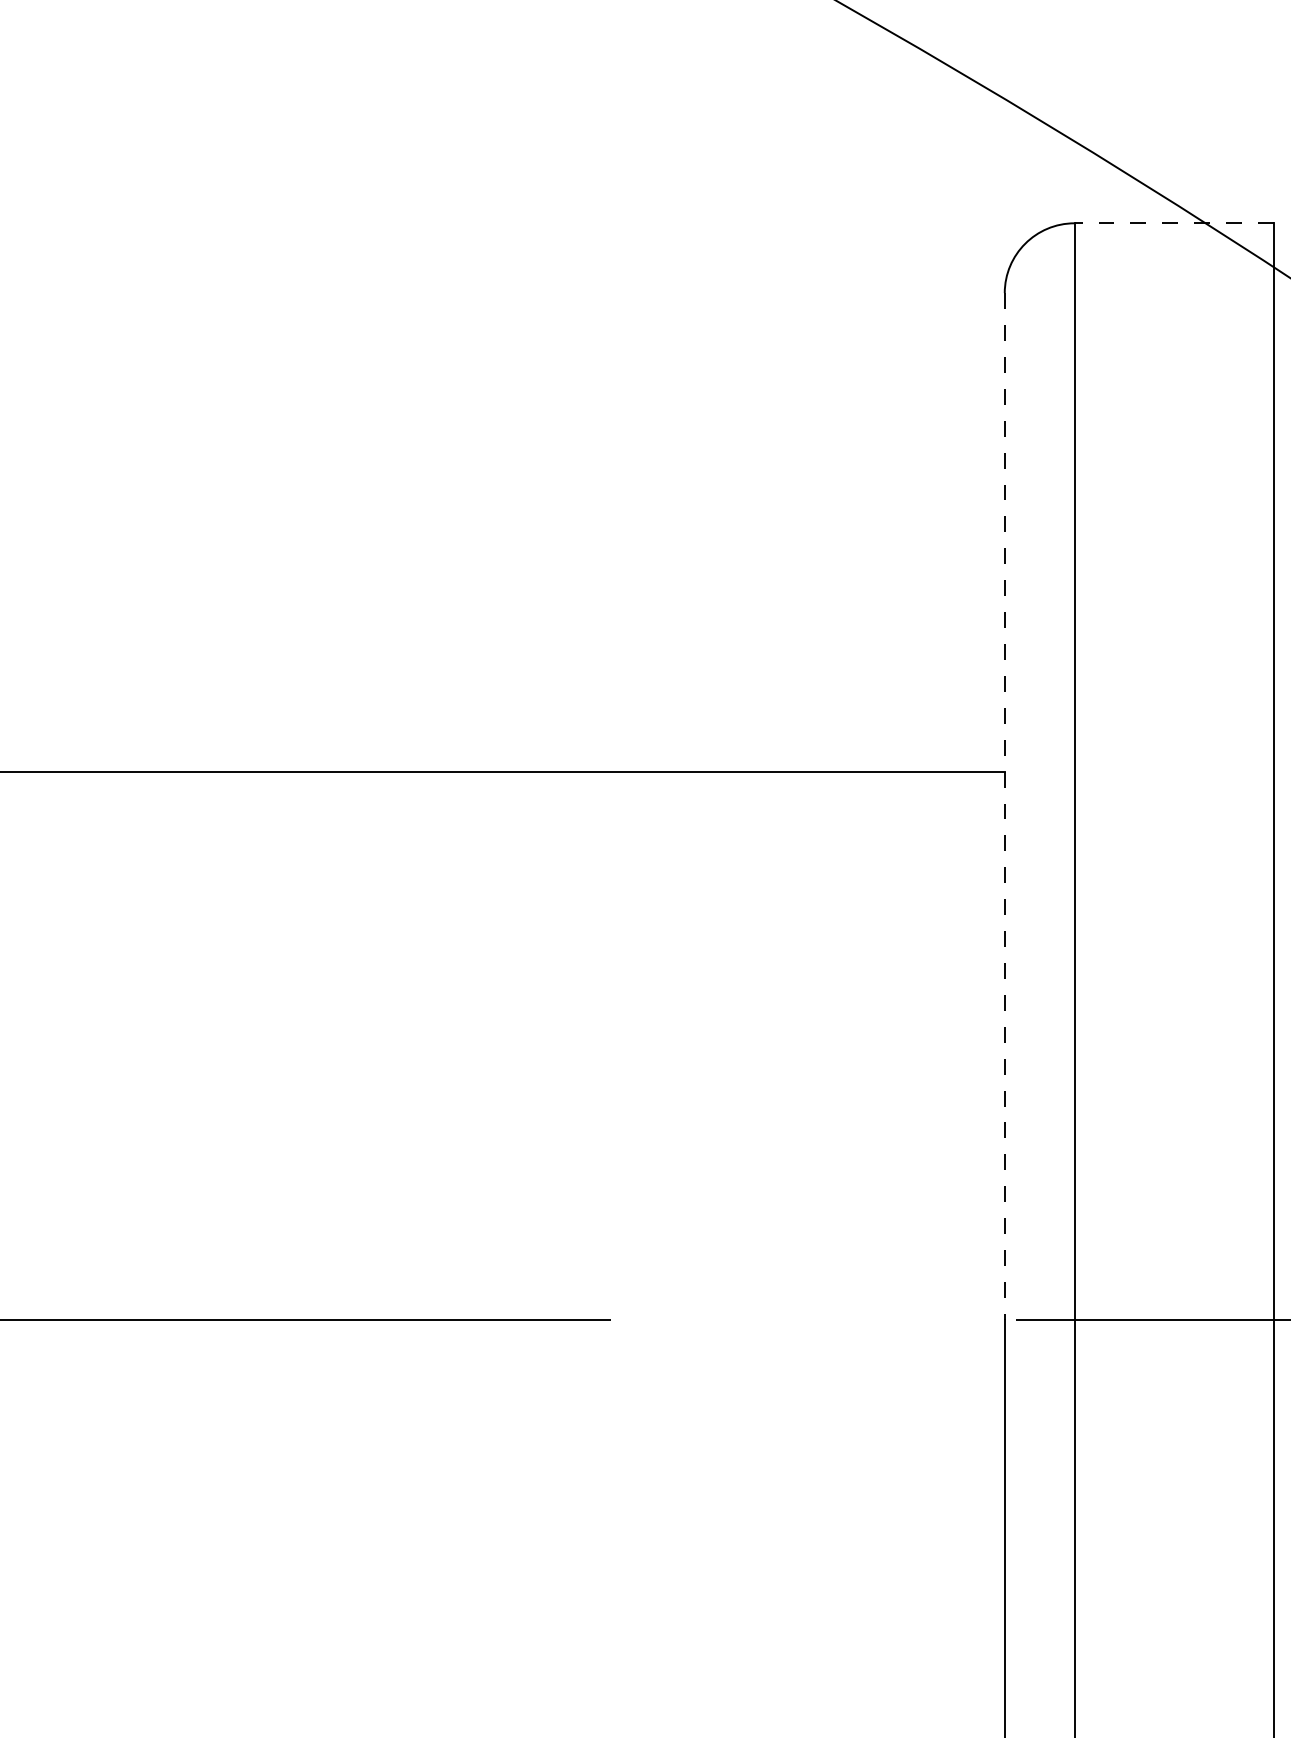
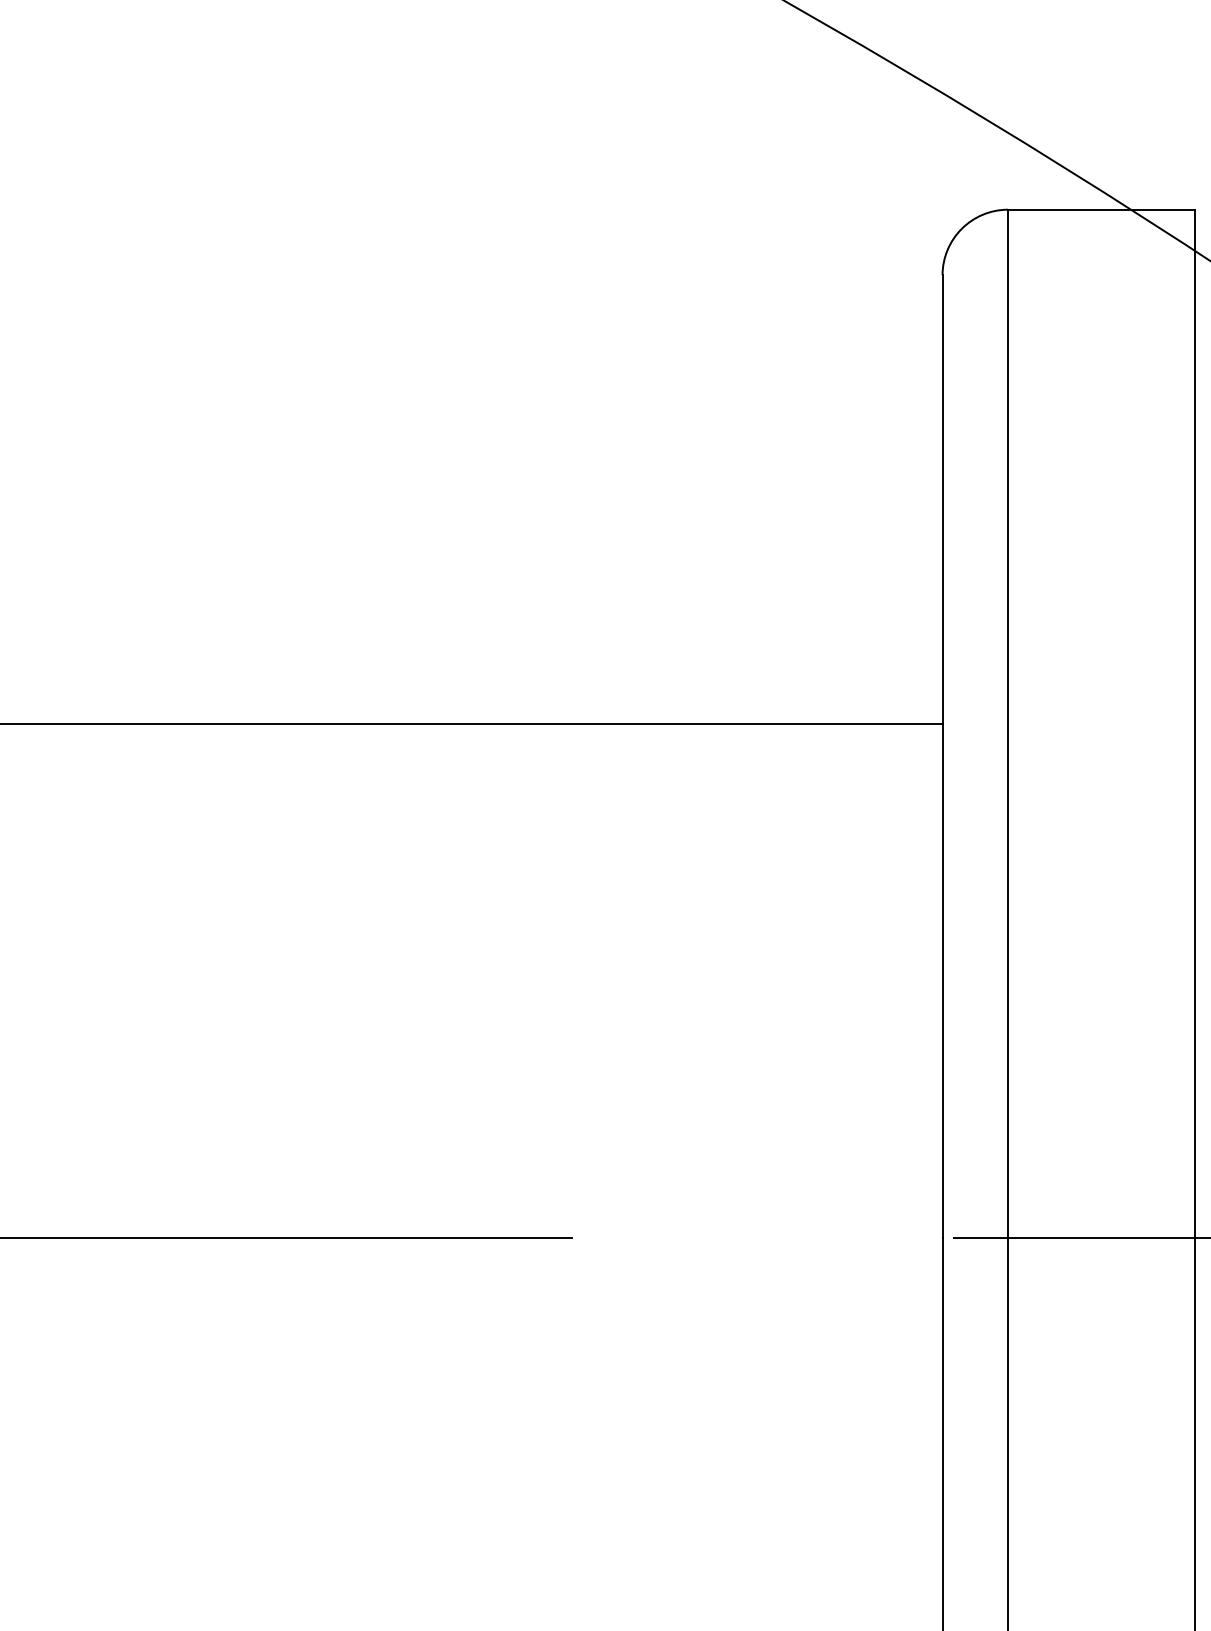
line: (1174, 223) -> (1101, 209), dashed -> solid
line: (1004, 806) -> (942, 756), dashed -> solid

